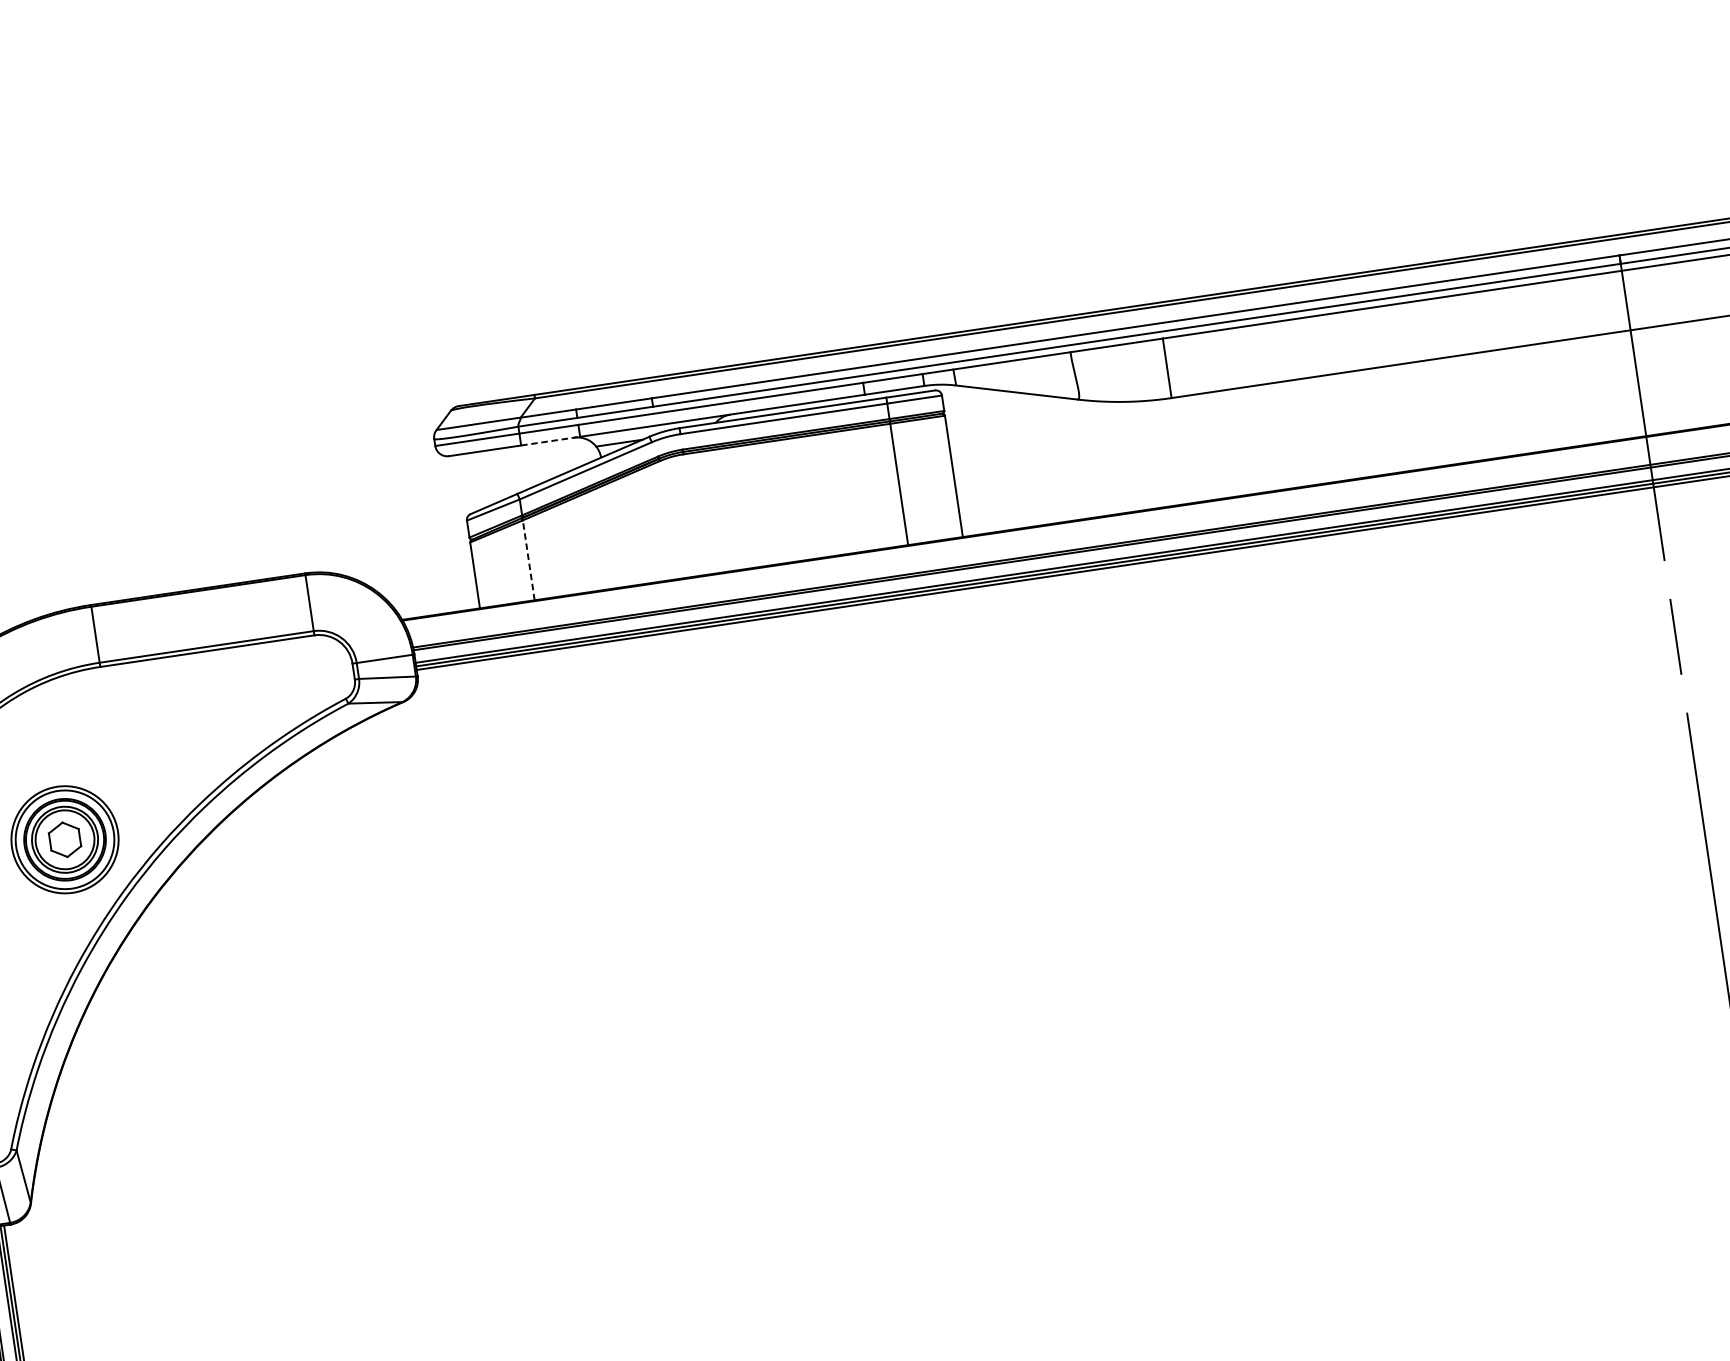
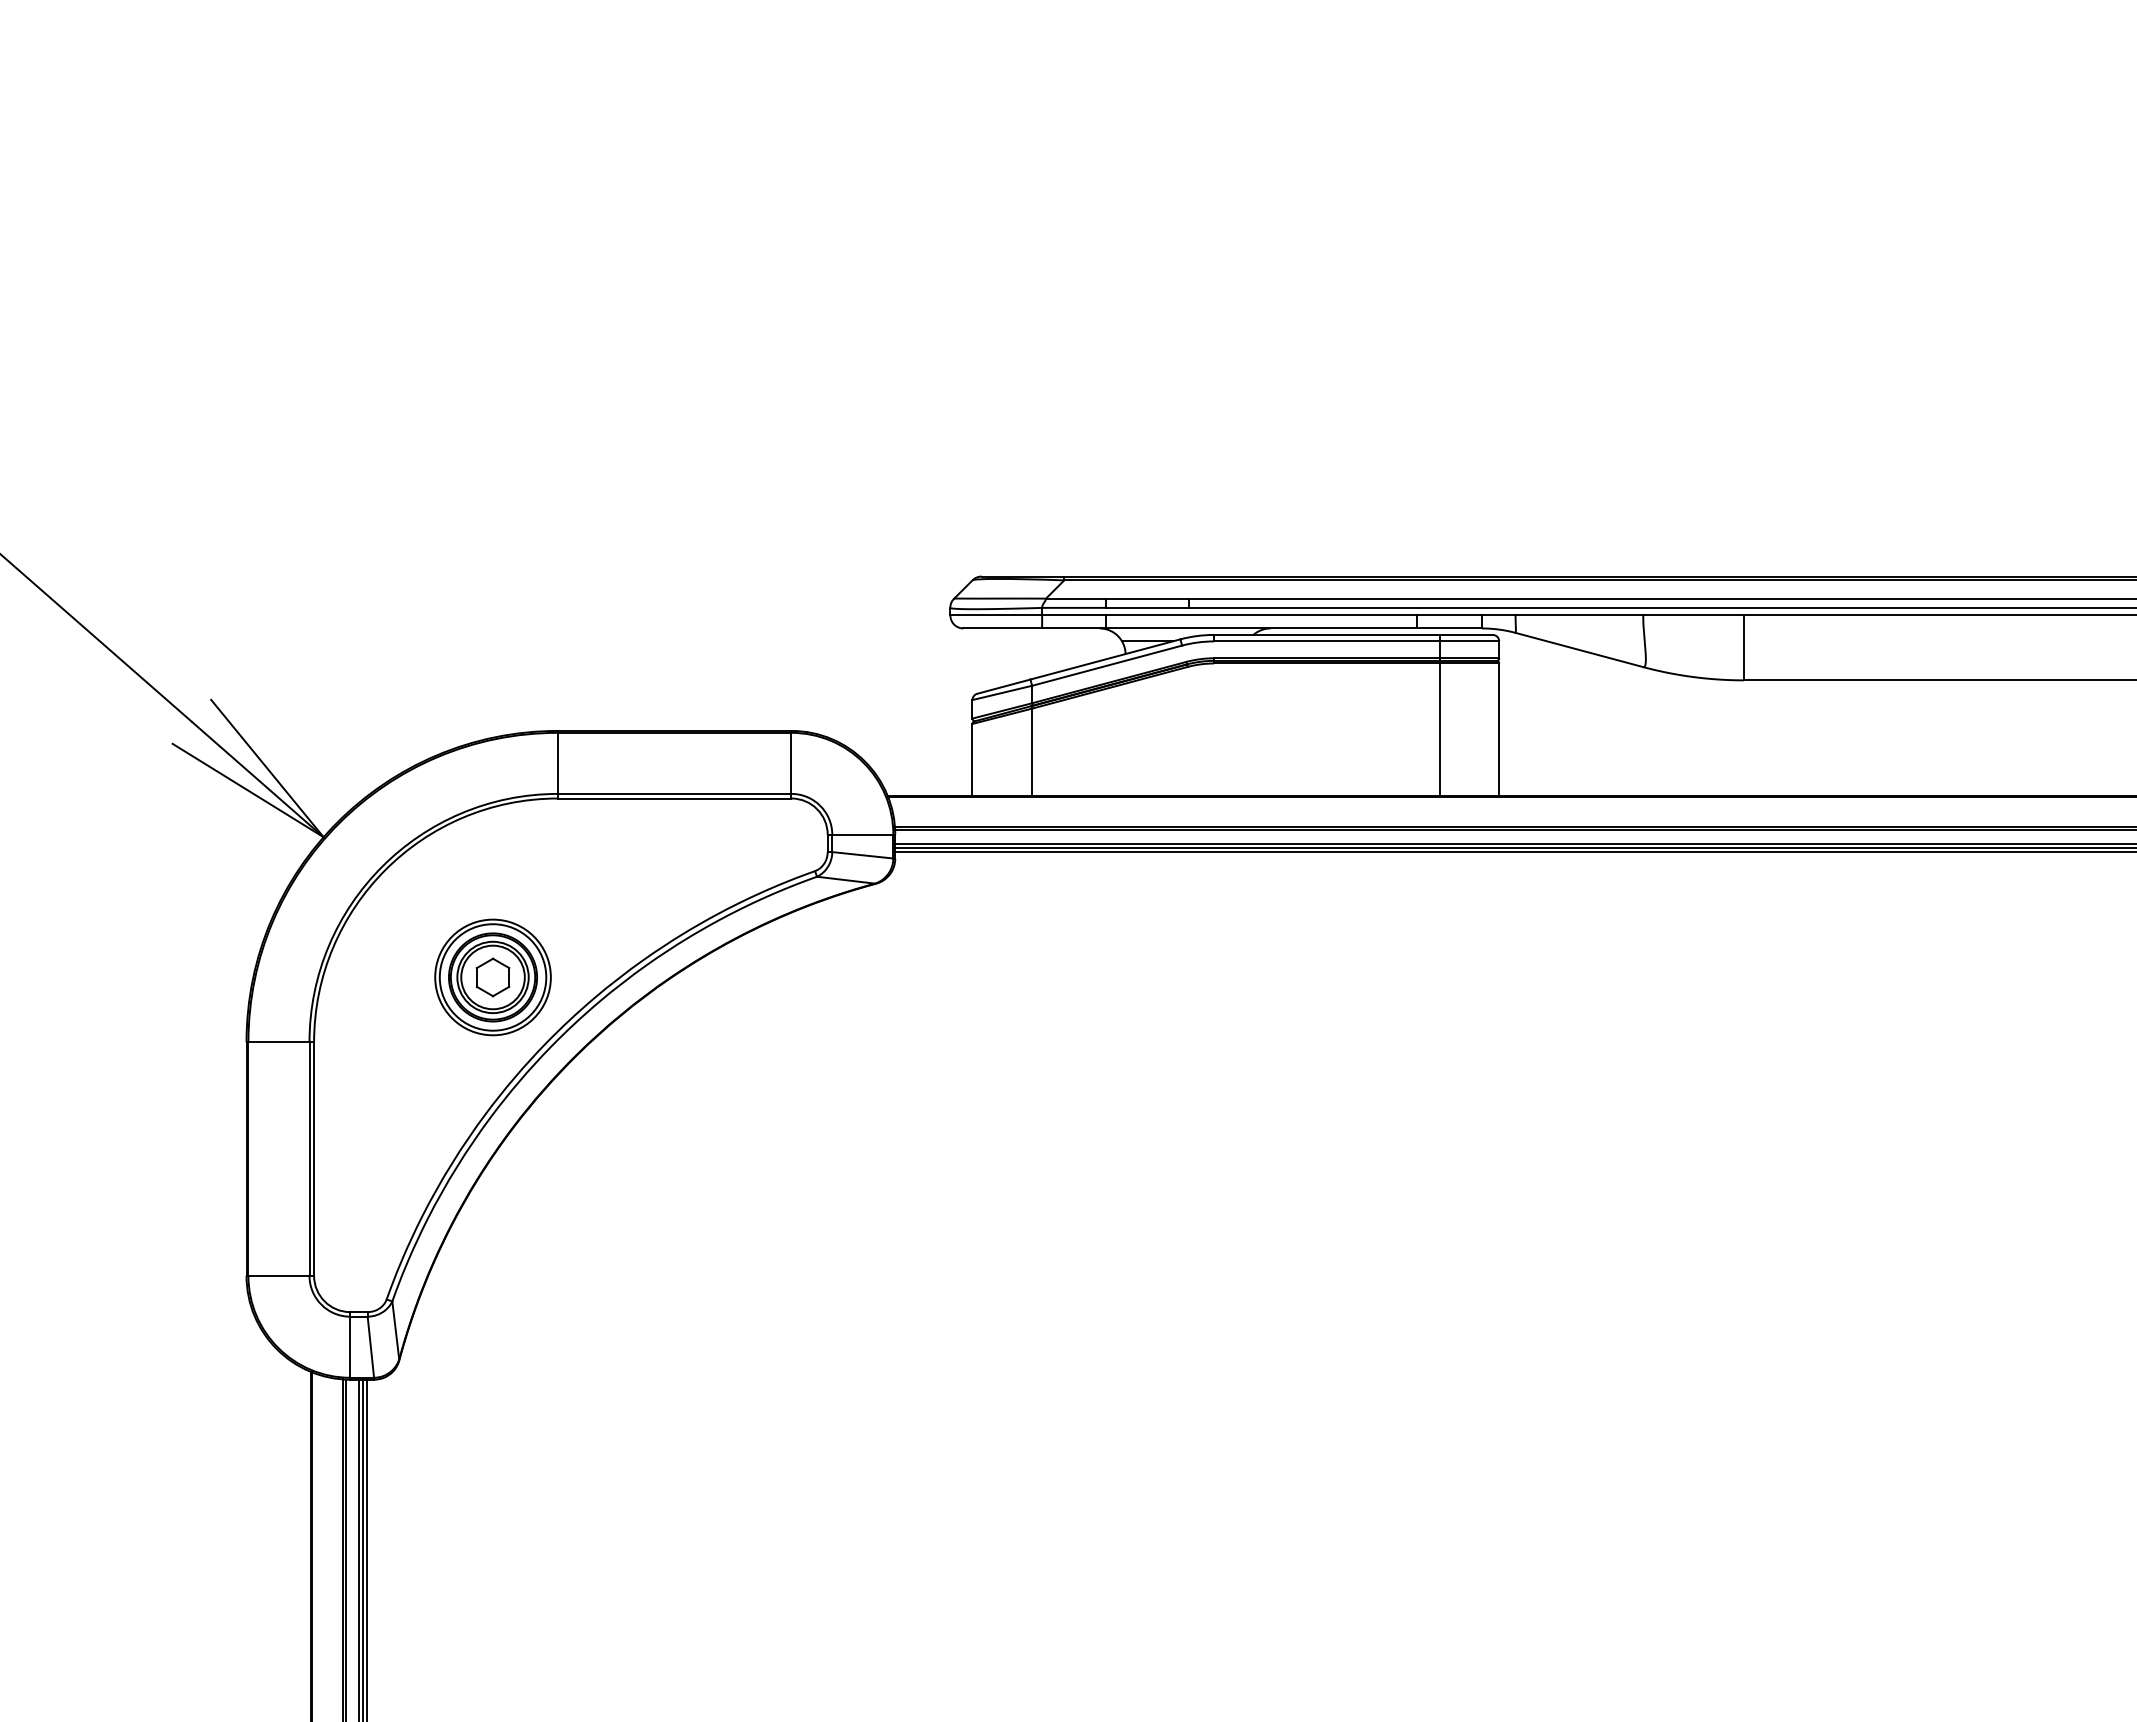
line: (550, 441) -> (1074, 628), dashed -> solid
line: (529, 560) -> (1032, 752), dashed -> solid

